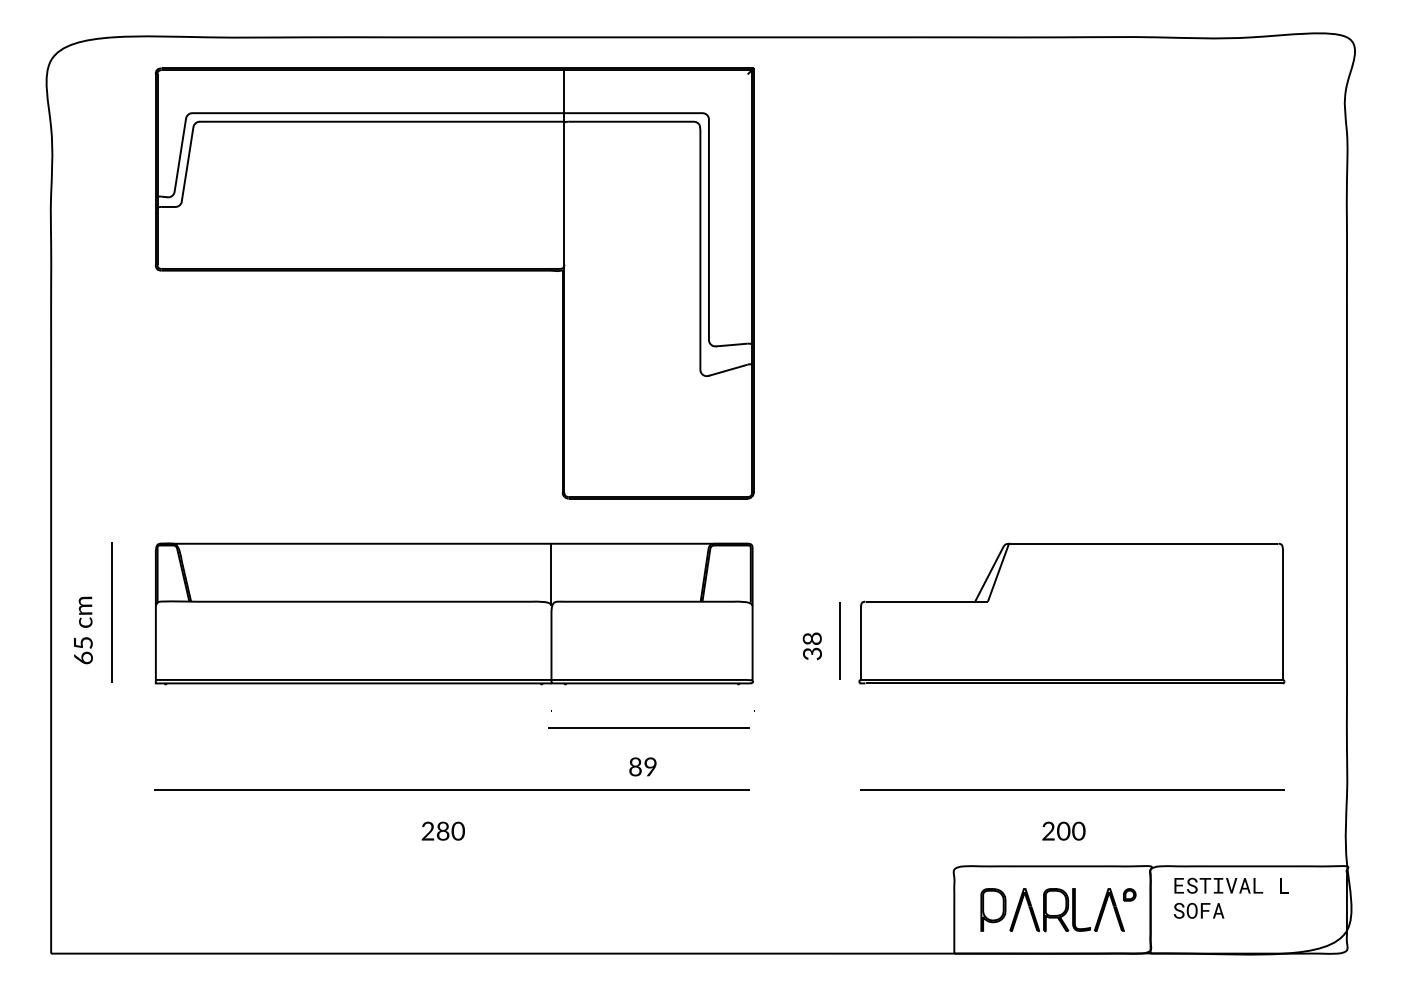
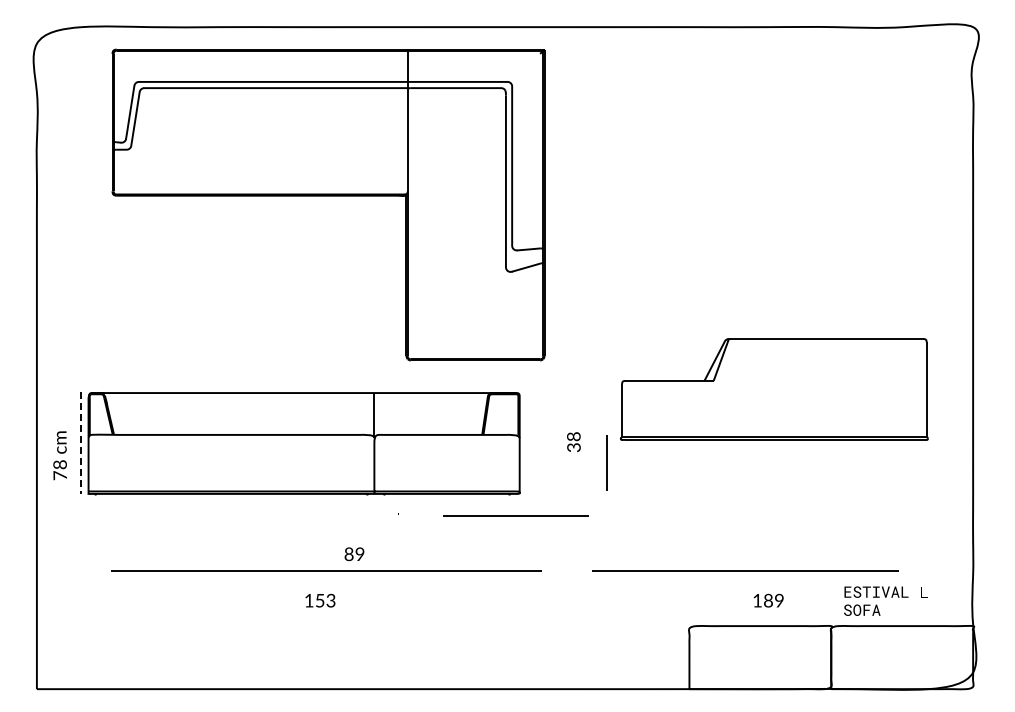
line: (111, 612) -> (80, 442), solid -> dashed
part: (453, 613) -> (303, 443), moved
part: (1072, 613) -> (774, 389), moved
text: (811, 645) -> (573, 441), moved
text: (83, 650) -> (60, 470), 65 -> 78
line: (648, 727) -> (515, 515), moved
text: (642, 767) -> (354, 554), moved
line: (1072, 789) -> (745, 570), moved
text: (442, 830) -> (319, 600), 280 -> 153
text: (1063, 830) -> (768, 600), 200 -> 189
text: (1231, 897) -> (885, 600), moved
part: (1058, 909) -> (764, 657), removed

